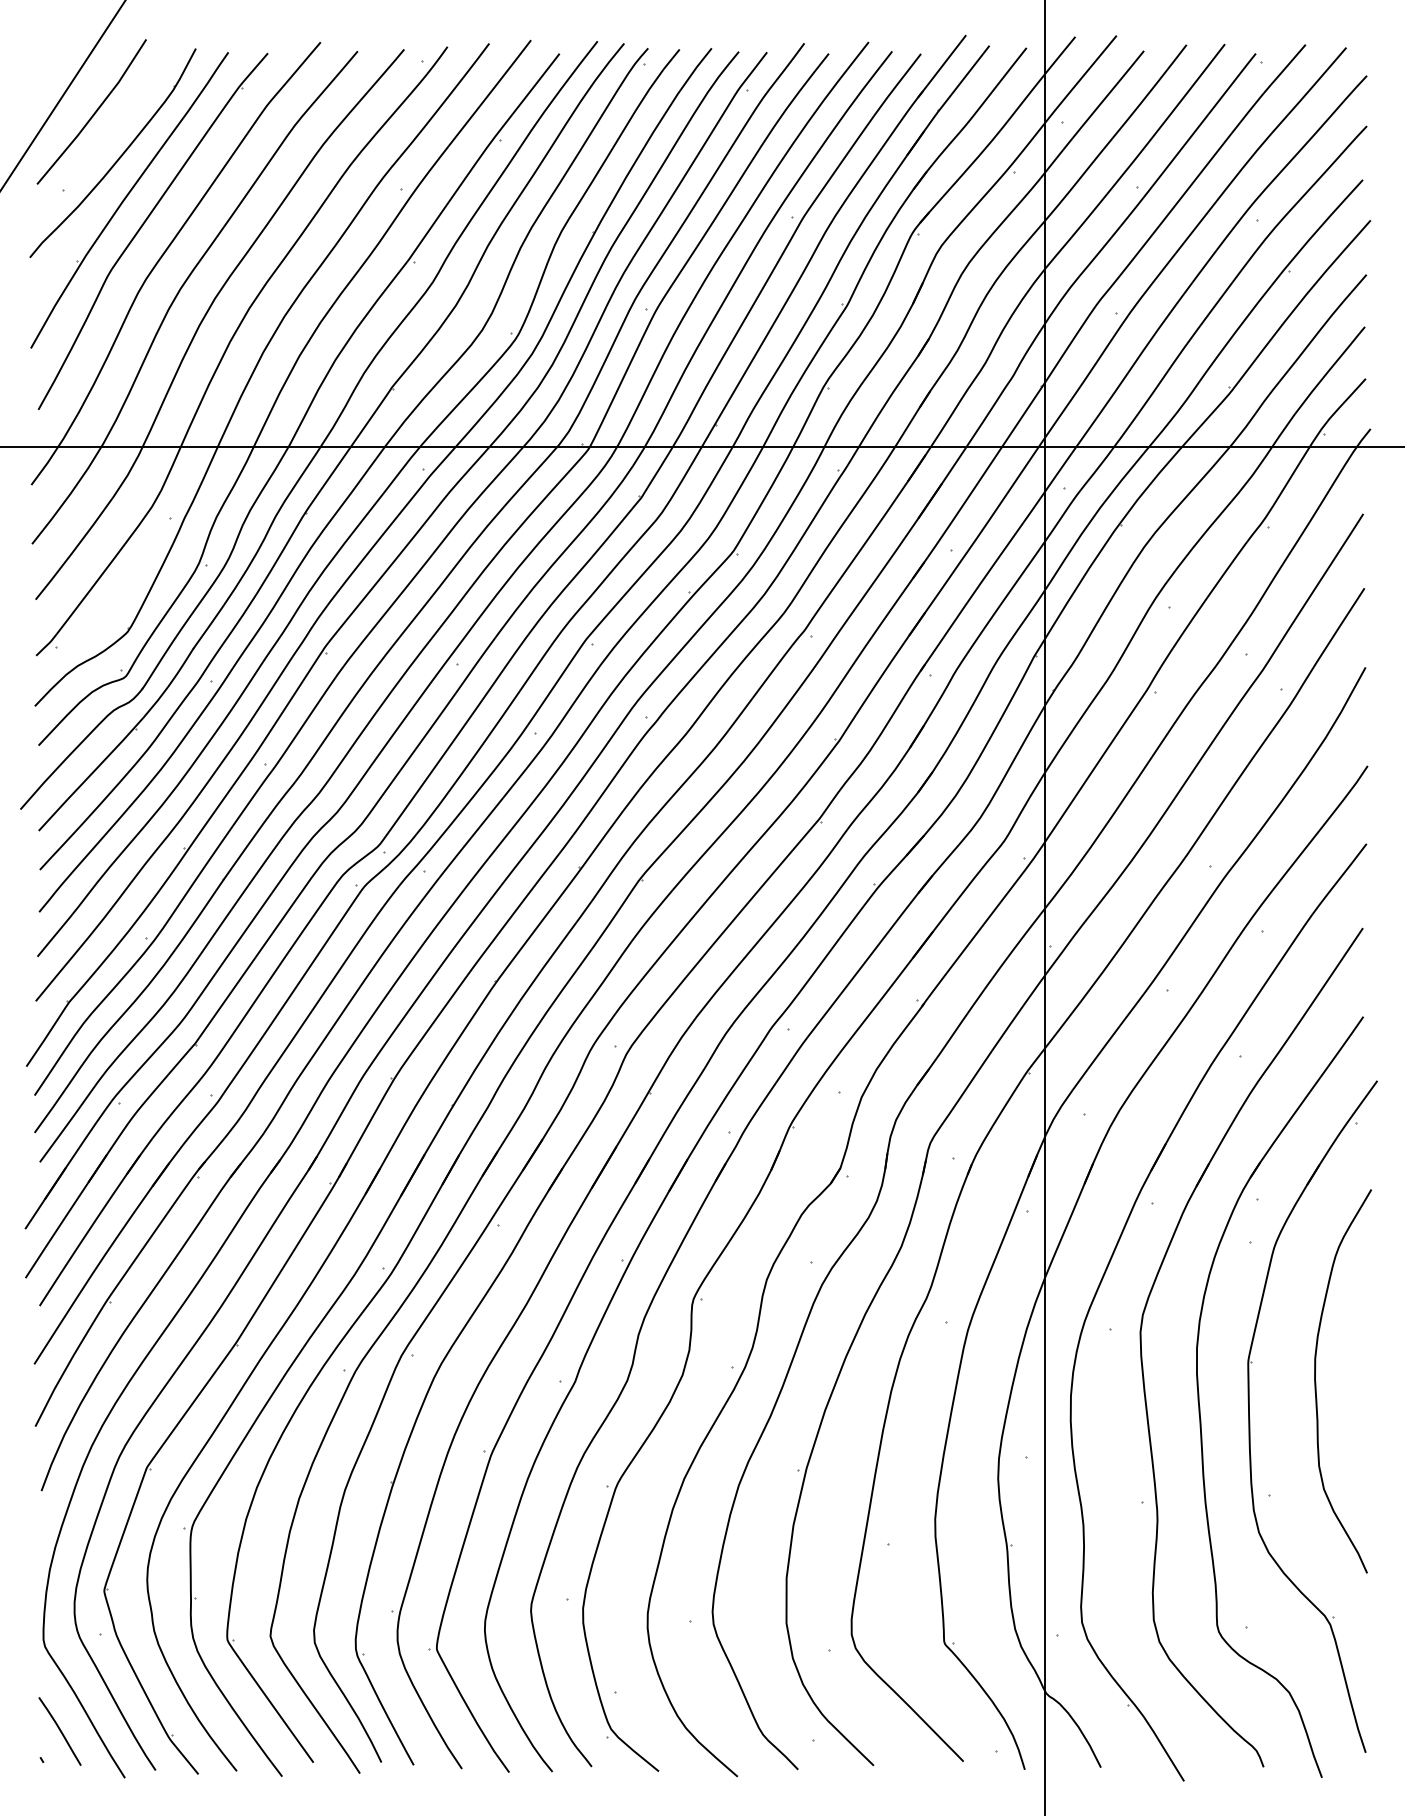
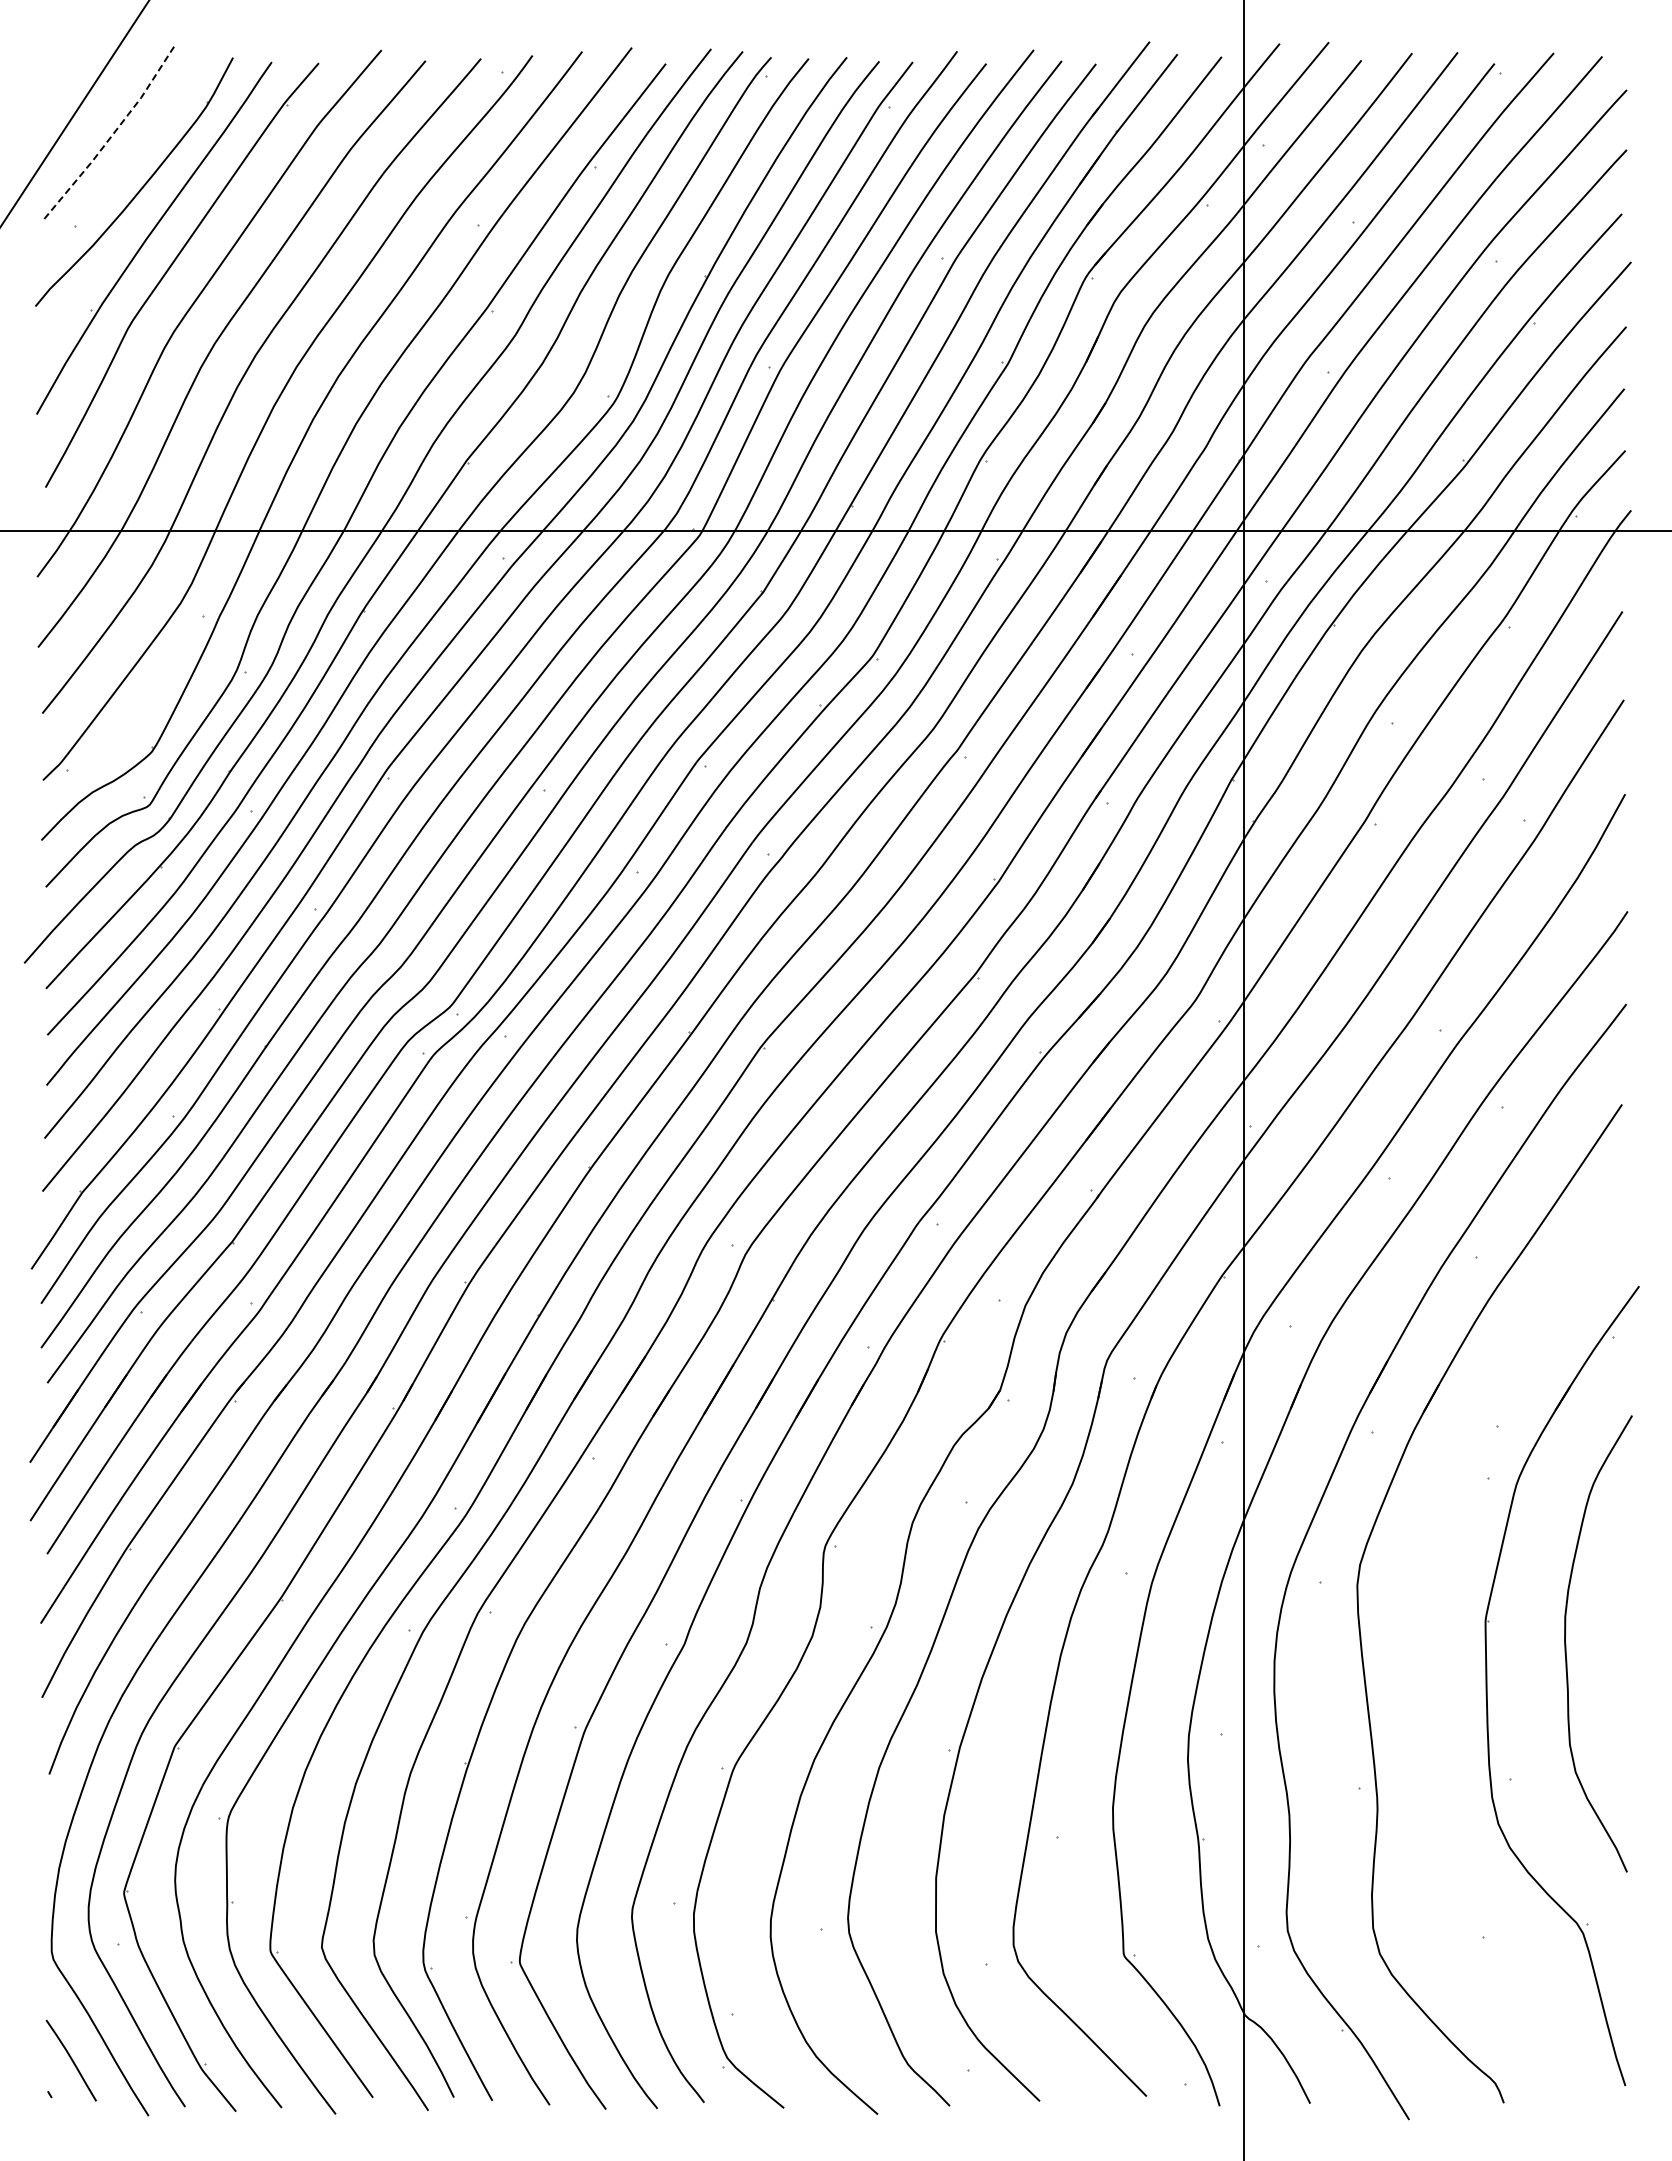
line: (94, 114) -> (112, 135), solid -> dashed
part: (1200, 1407) -> (1428, 1674), removed

